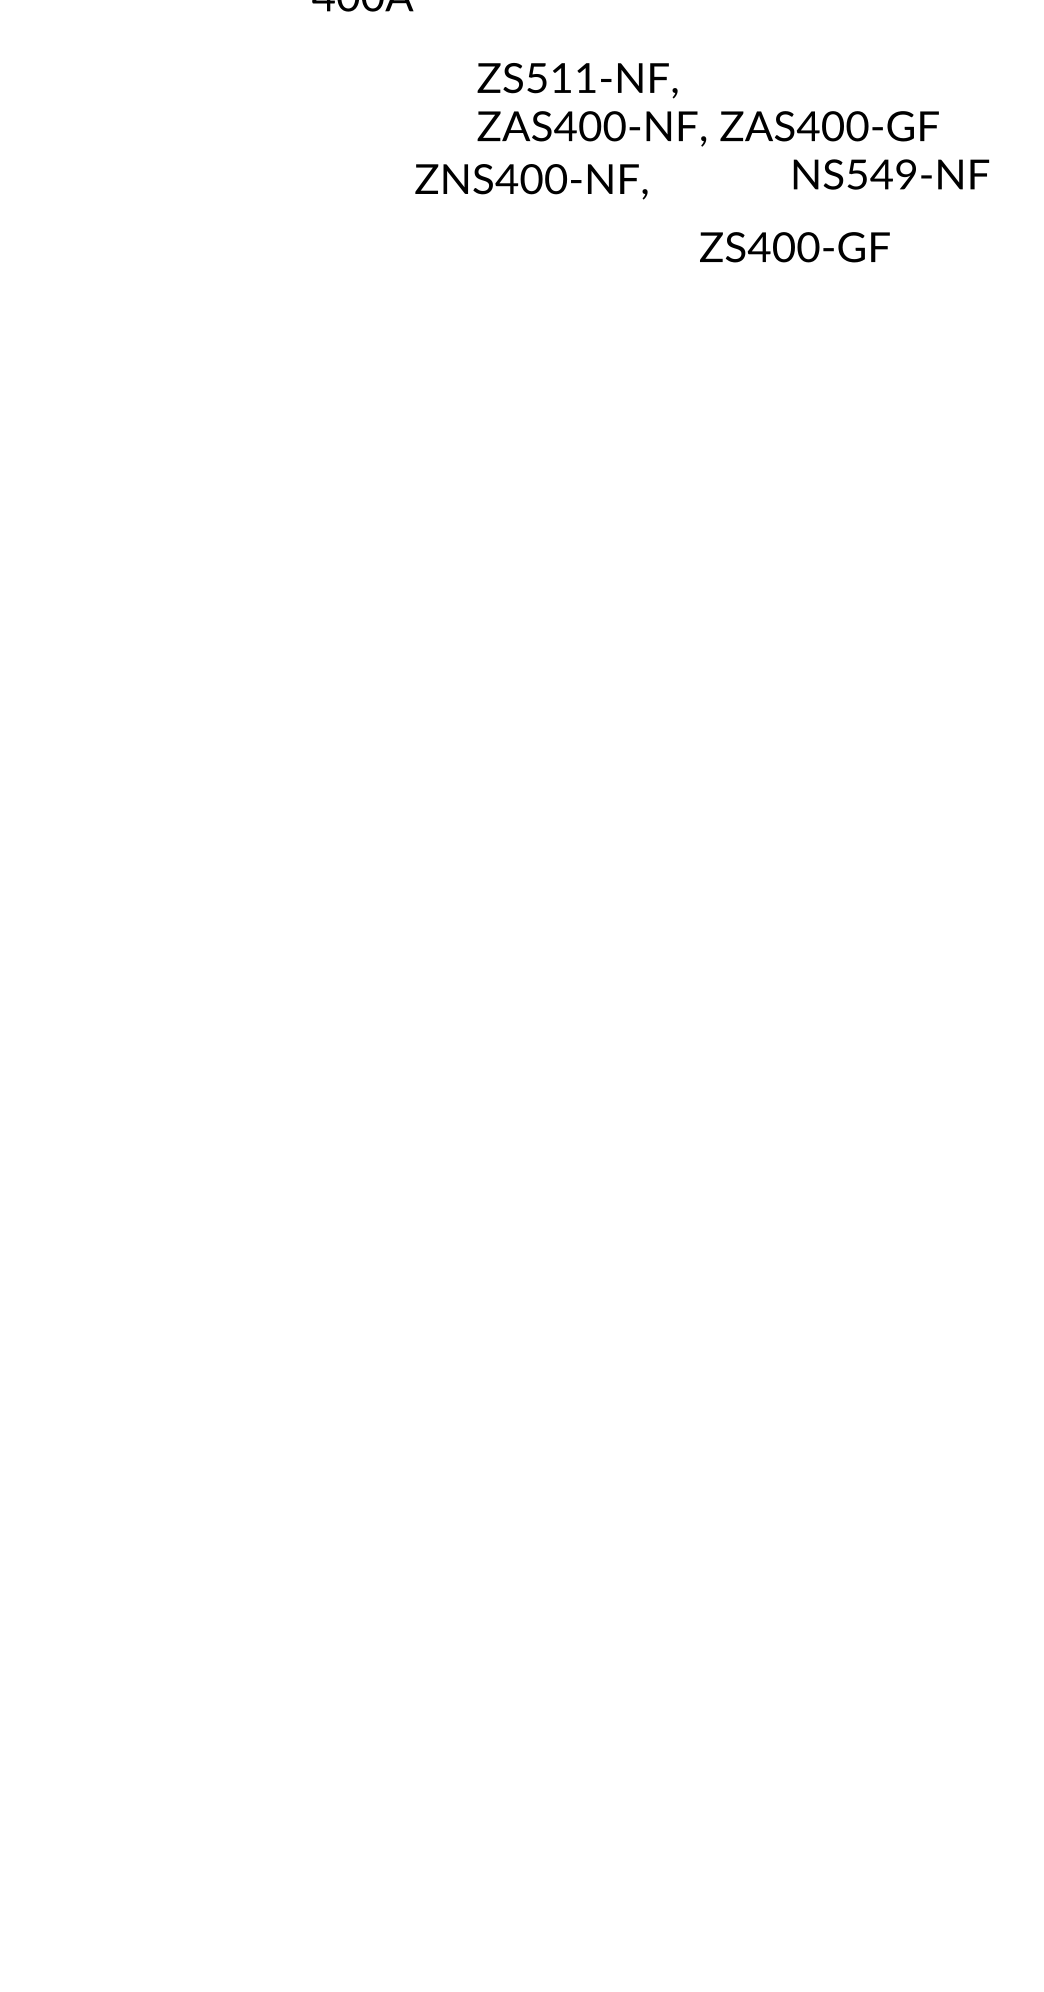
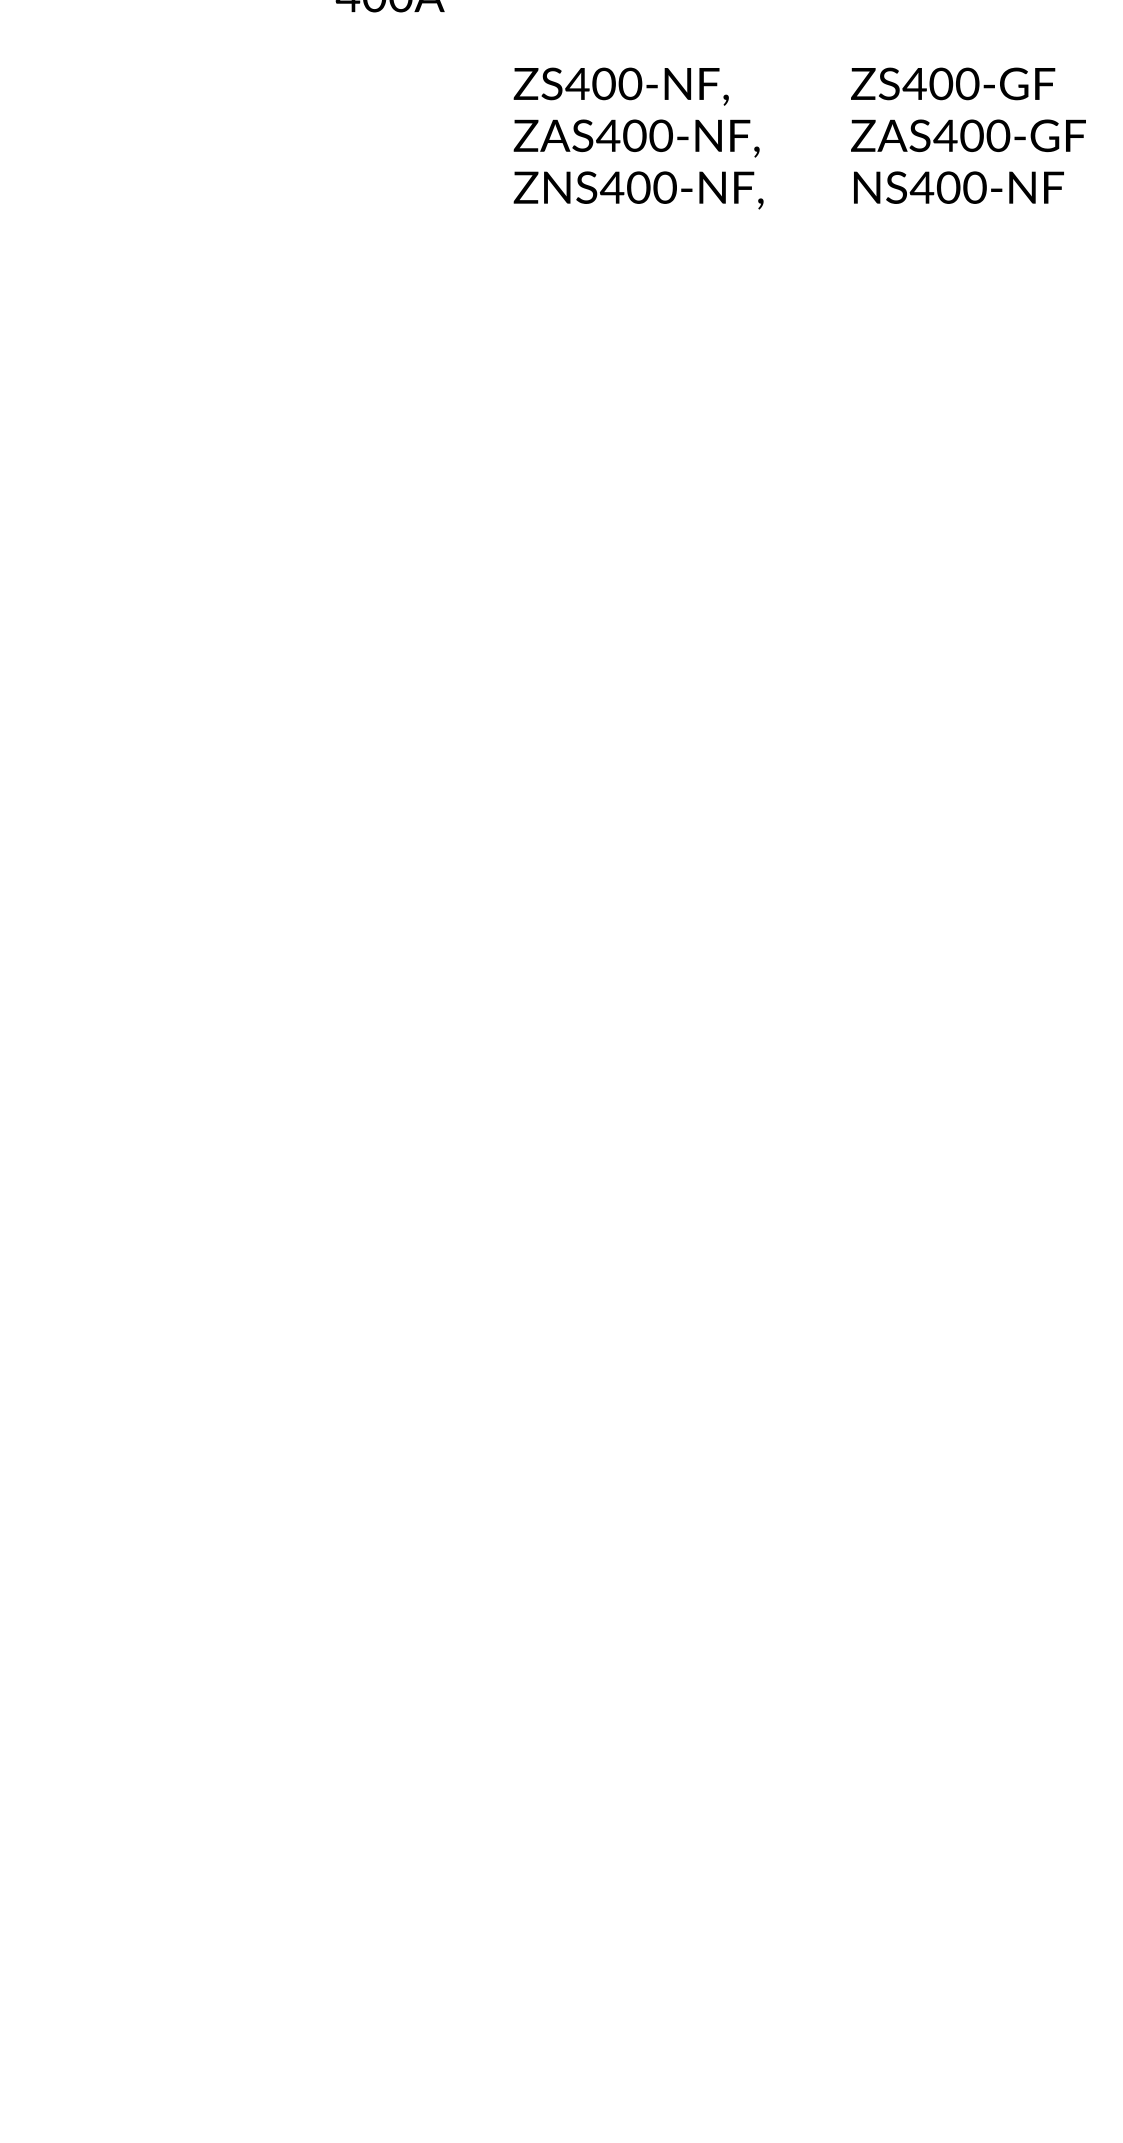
text: (561, 77) -> (603, 83), ZS511-NF, -> ZS400-NF,
text: (829, 125) -> (968, 135), moved
text: (880, 174) -> (947, 187), NS549-NF -> NS400-NF
text: (531, 181) -> (638, 190), moved
text: (795, 246) -> (953, 83), moved

